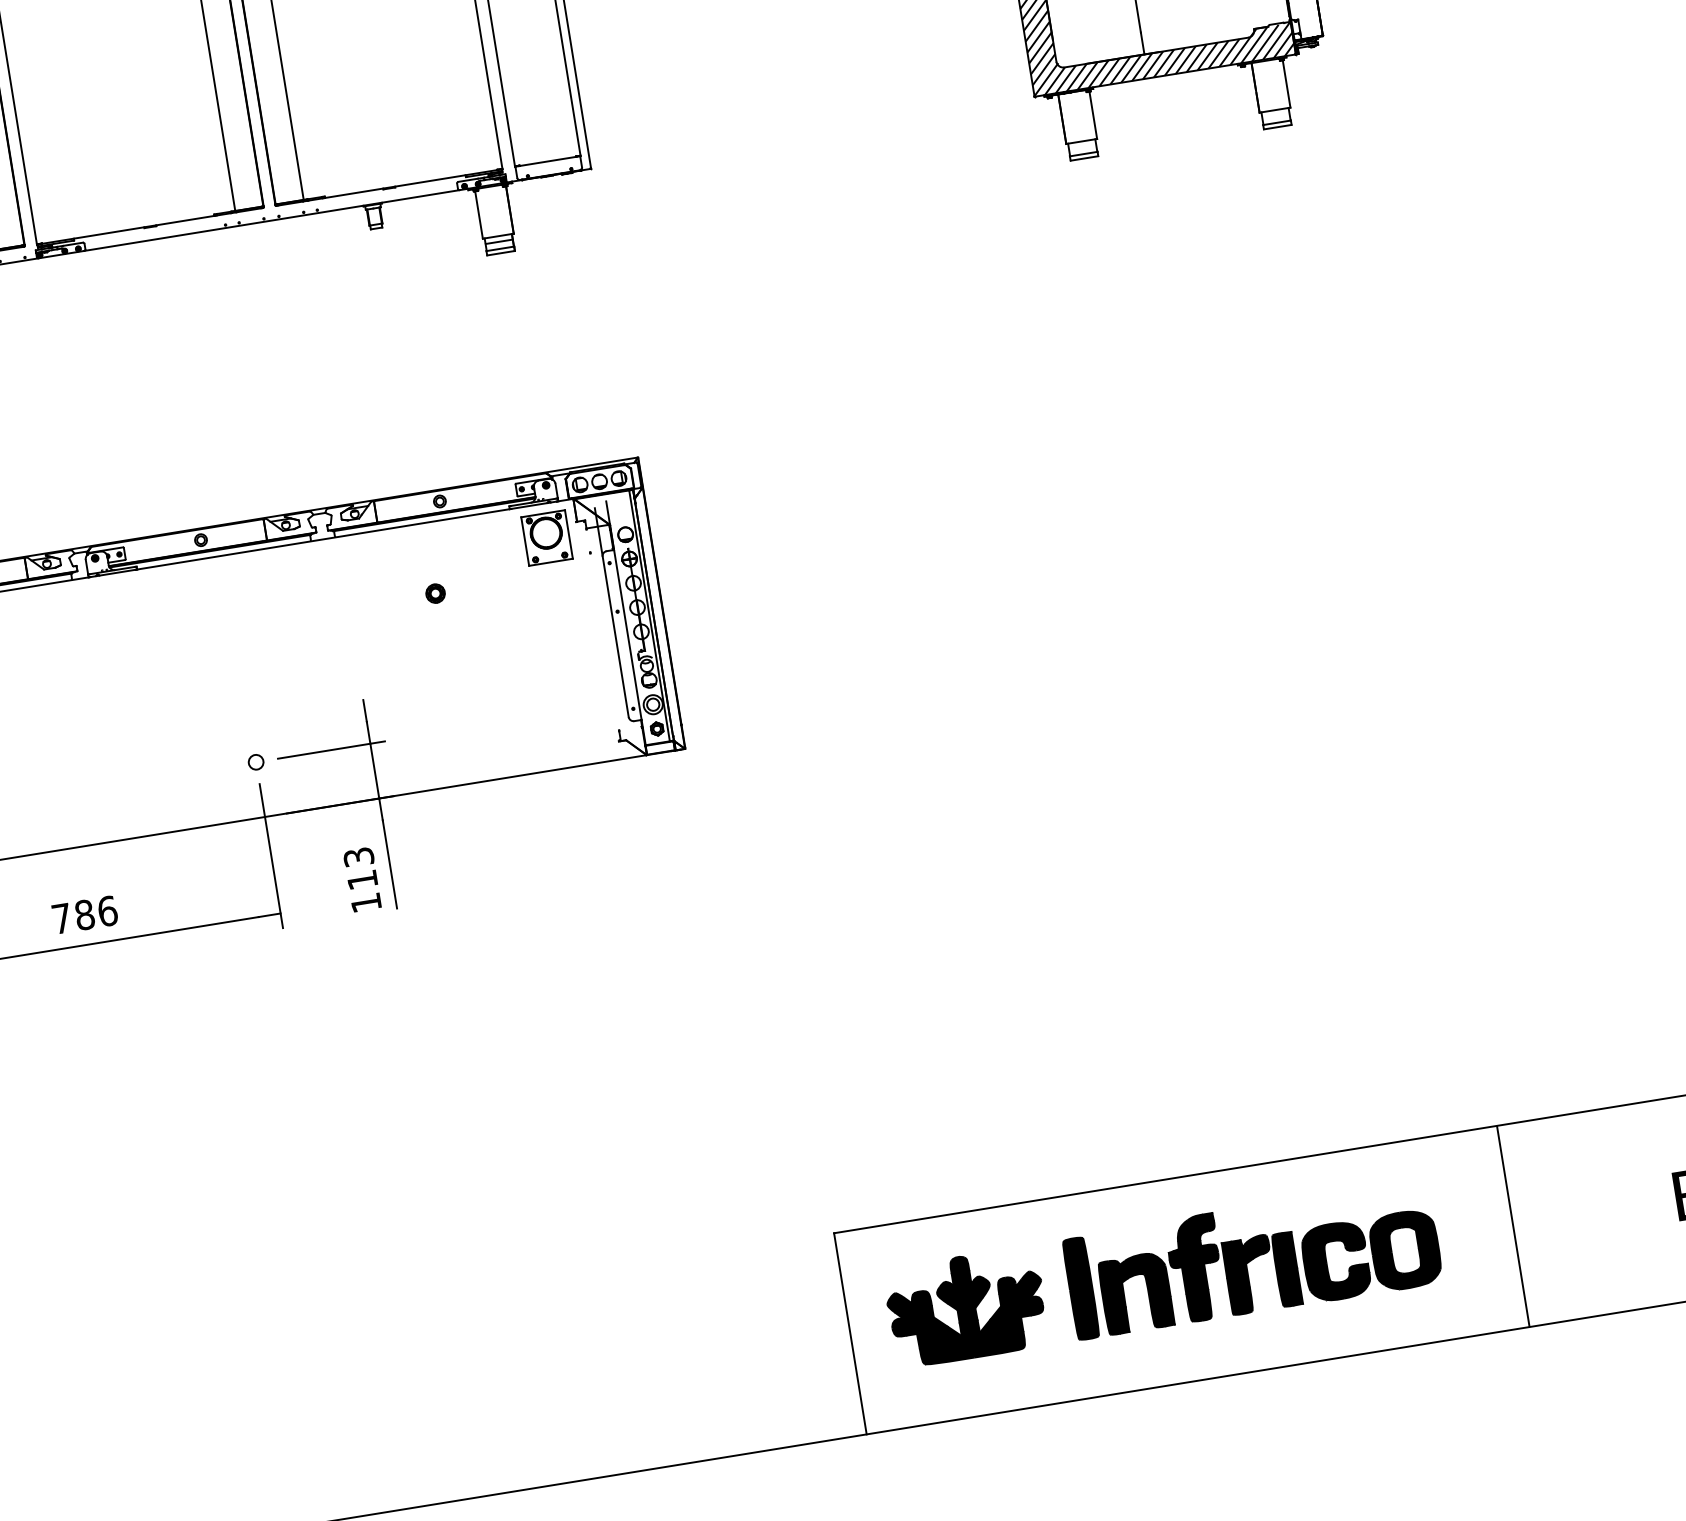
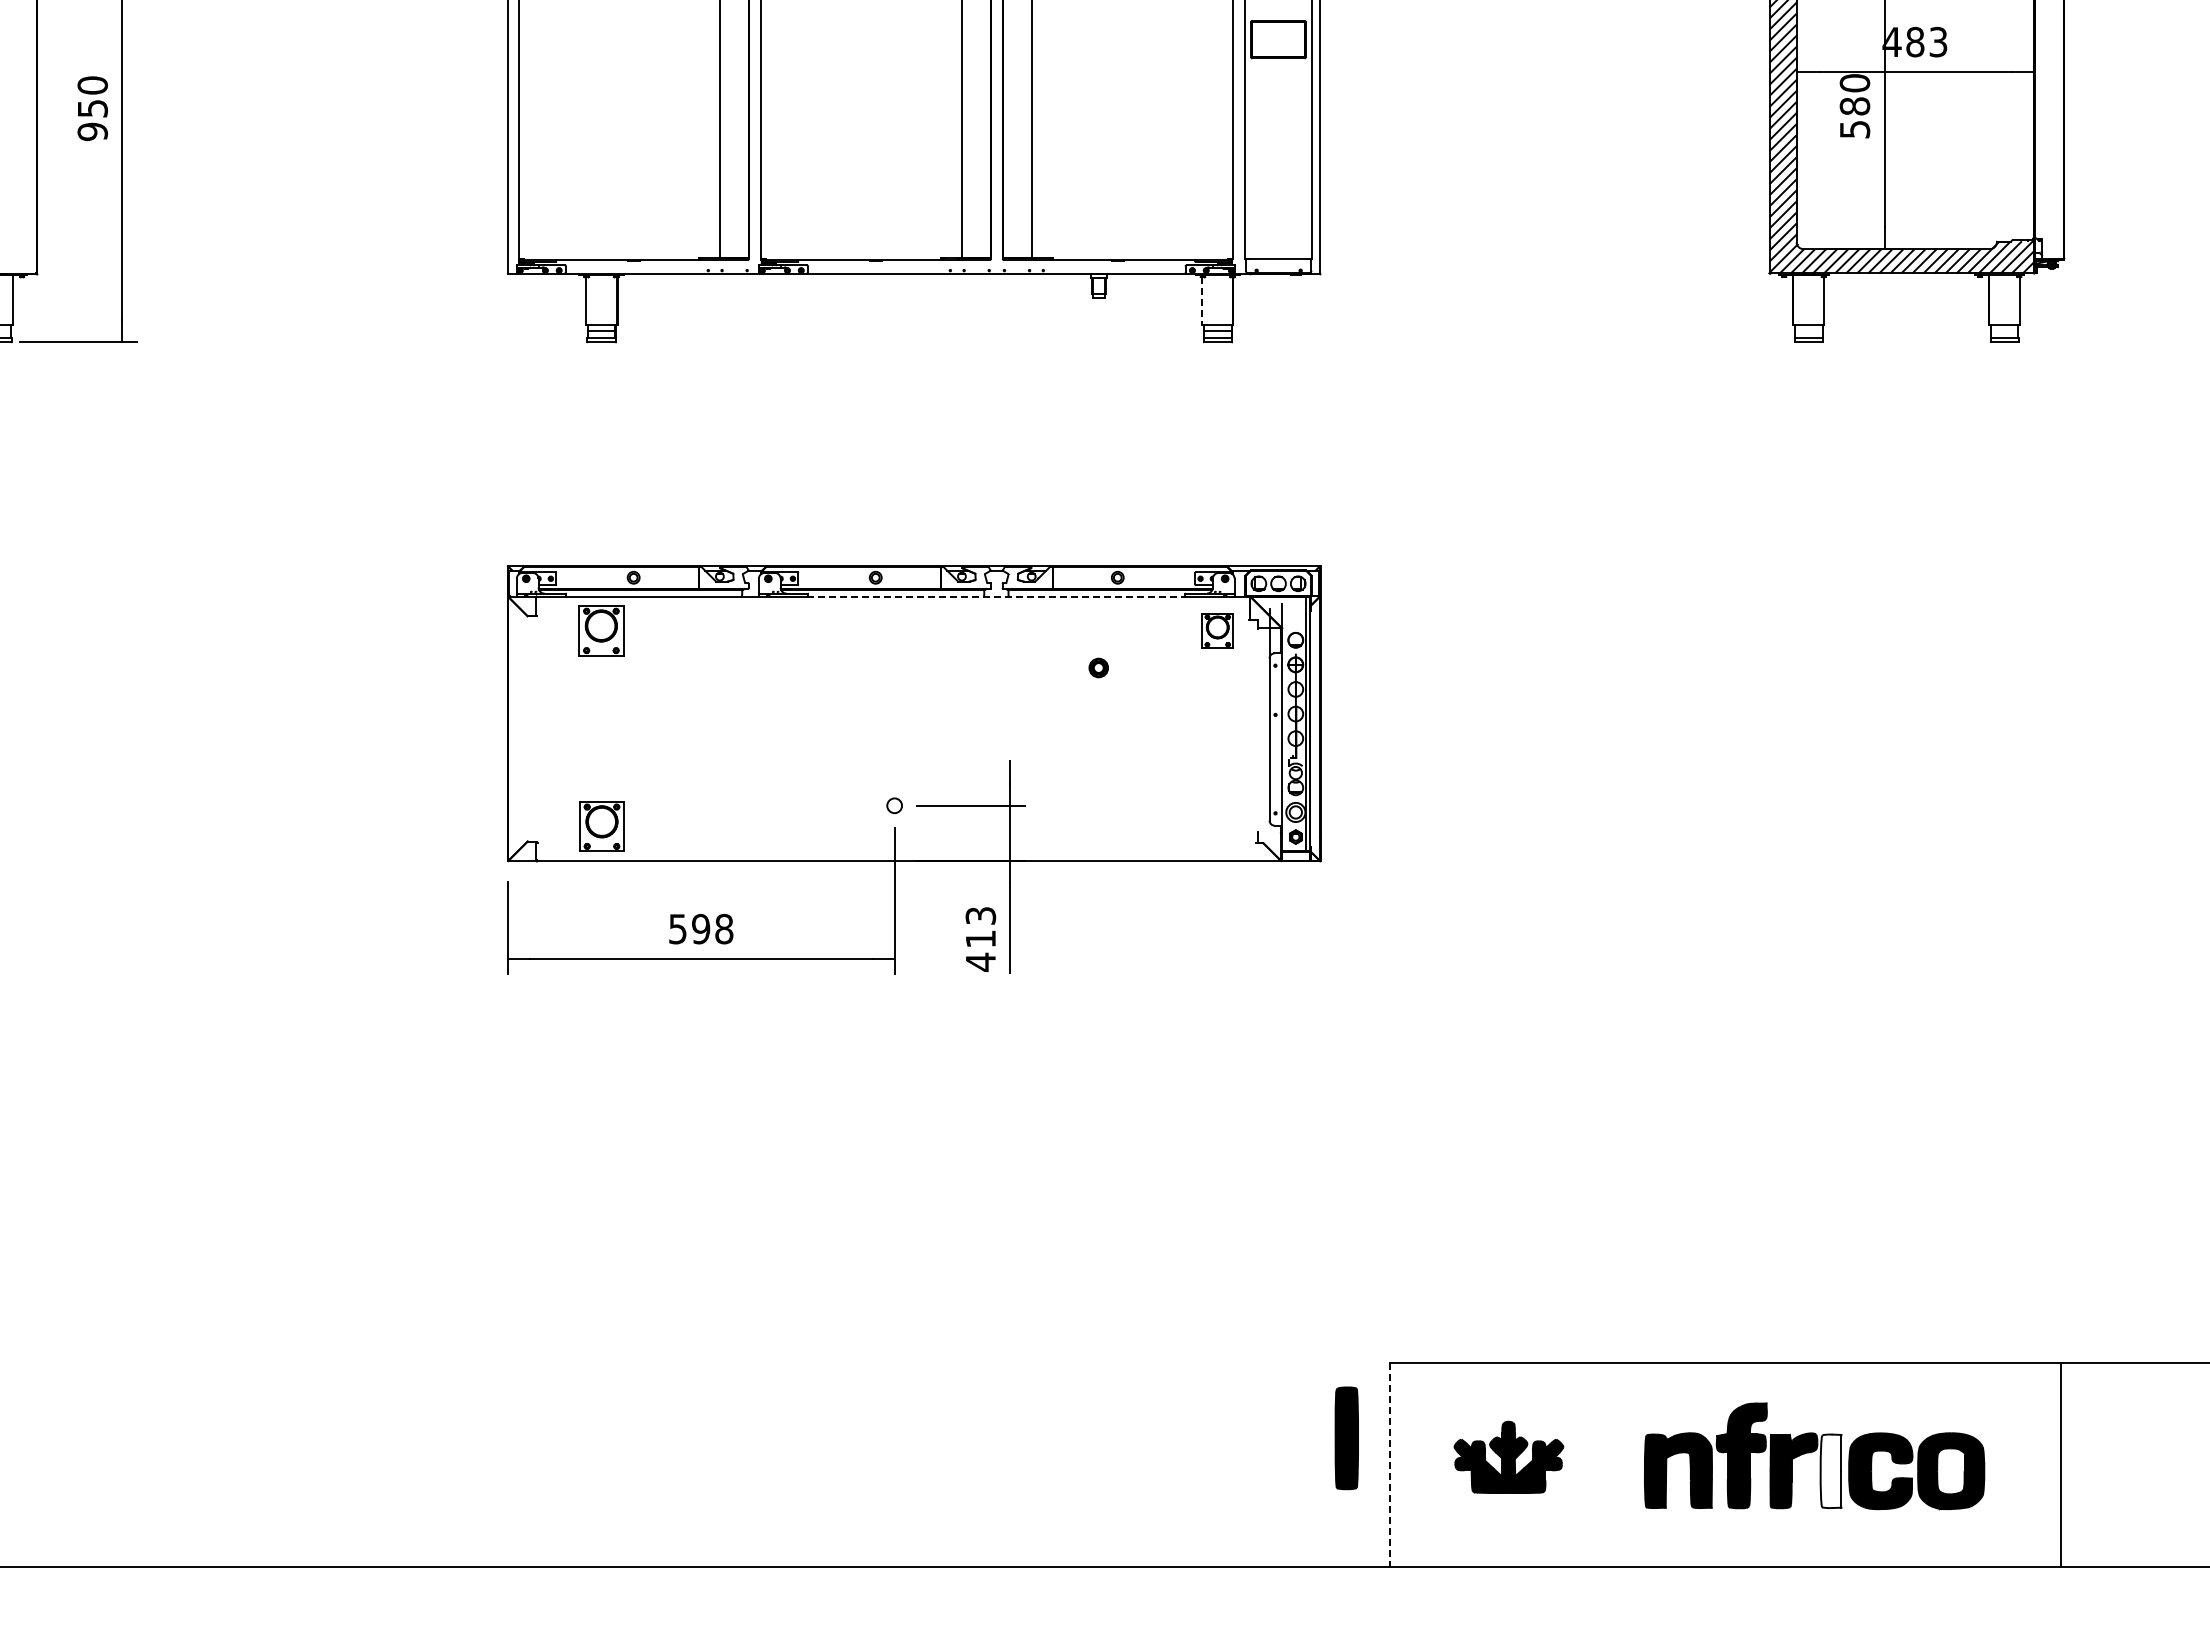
line: (479, 215) -> (1202, 301), solid -> dashed
part: (546, 537) -> (1217, 630), size x0.7
line: (324, 539) -> (997, 596), solid -> dashed
text: (365, 902) -> (980, 961), 113 -> 413
text: (85, 914) -> (701, 928), 786 -> 598
fill: (1286, 1269) -> (1830, 1471), removed
part: (1080, 1288) -> (1346, 1438), moved
part: (966, 1307) -> (1508, 1457), size x0.7
line: (849, 1333) -> (1389, 1464), solid -> dashed

